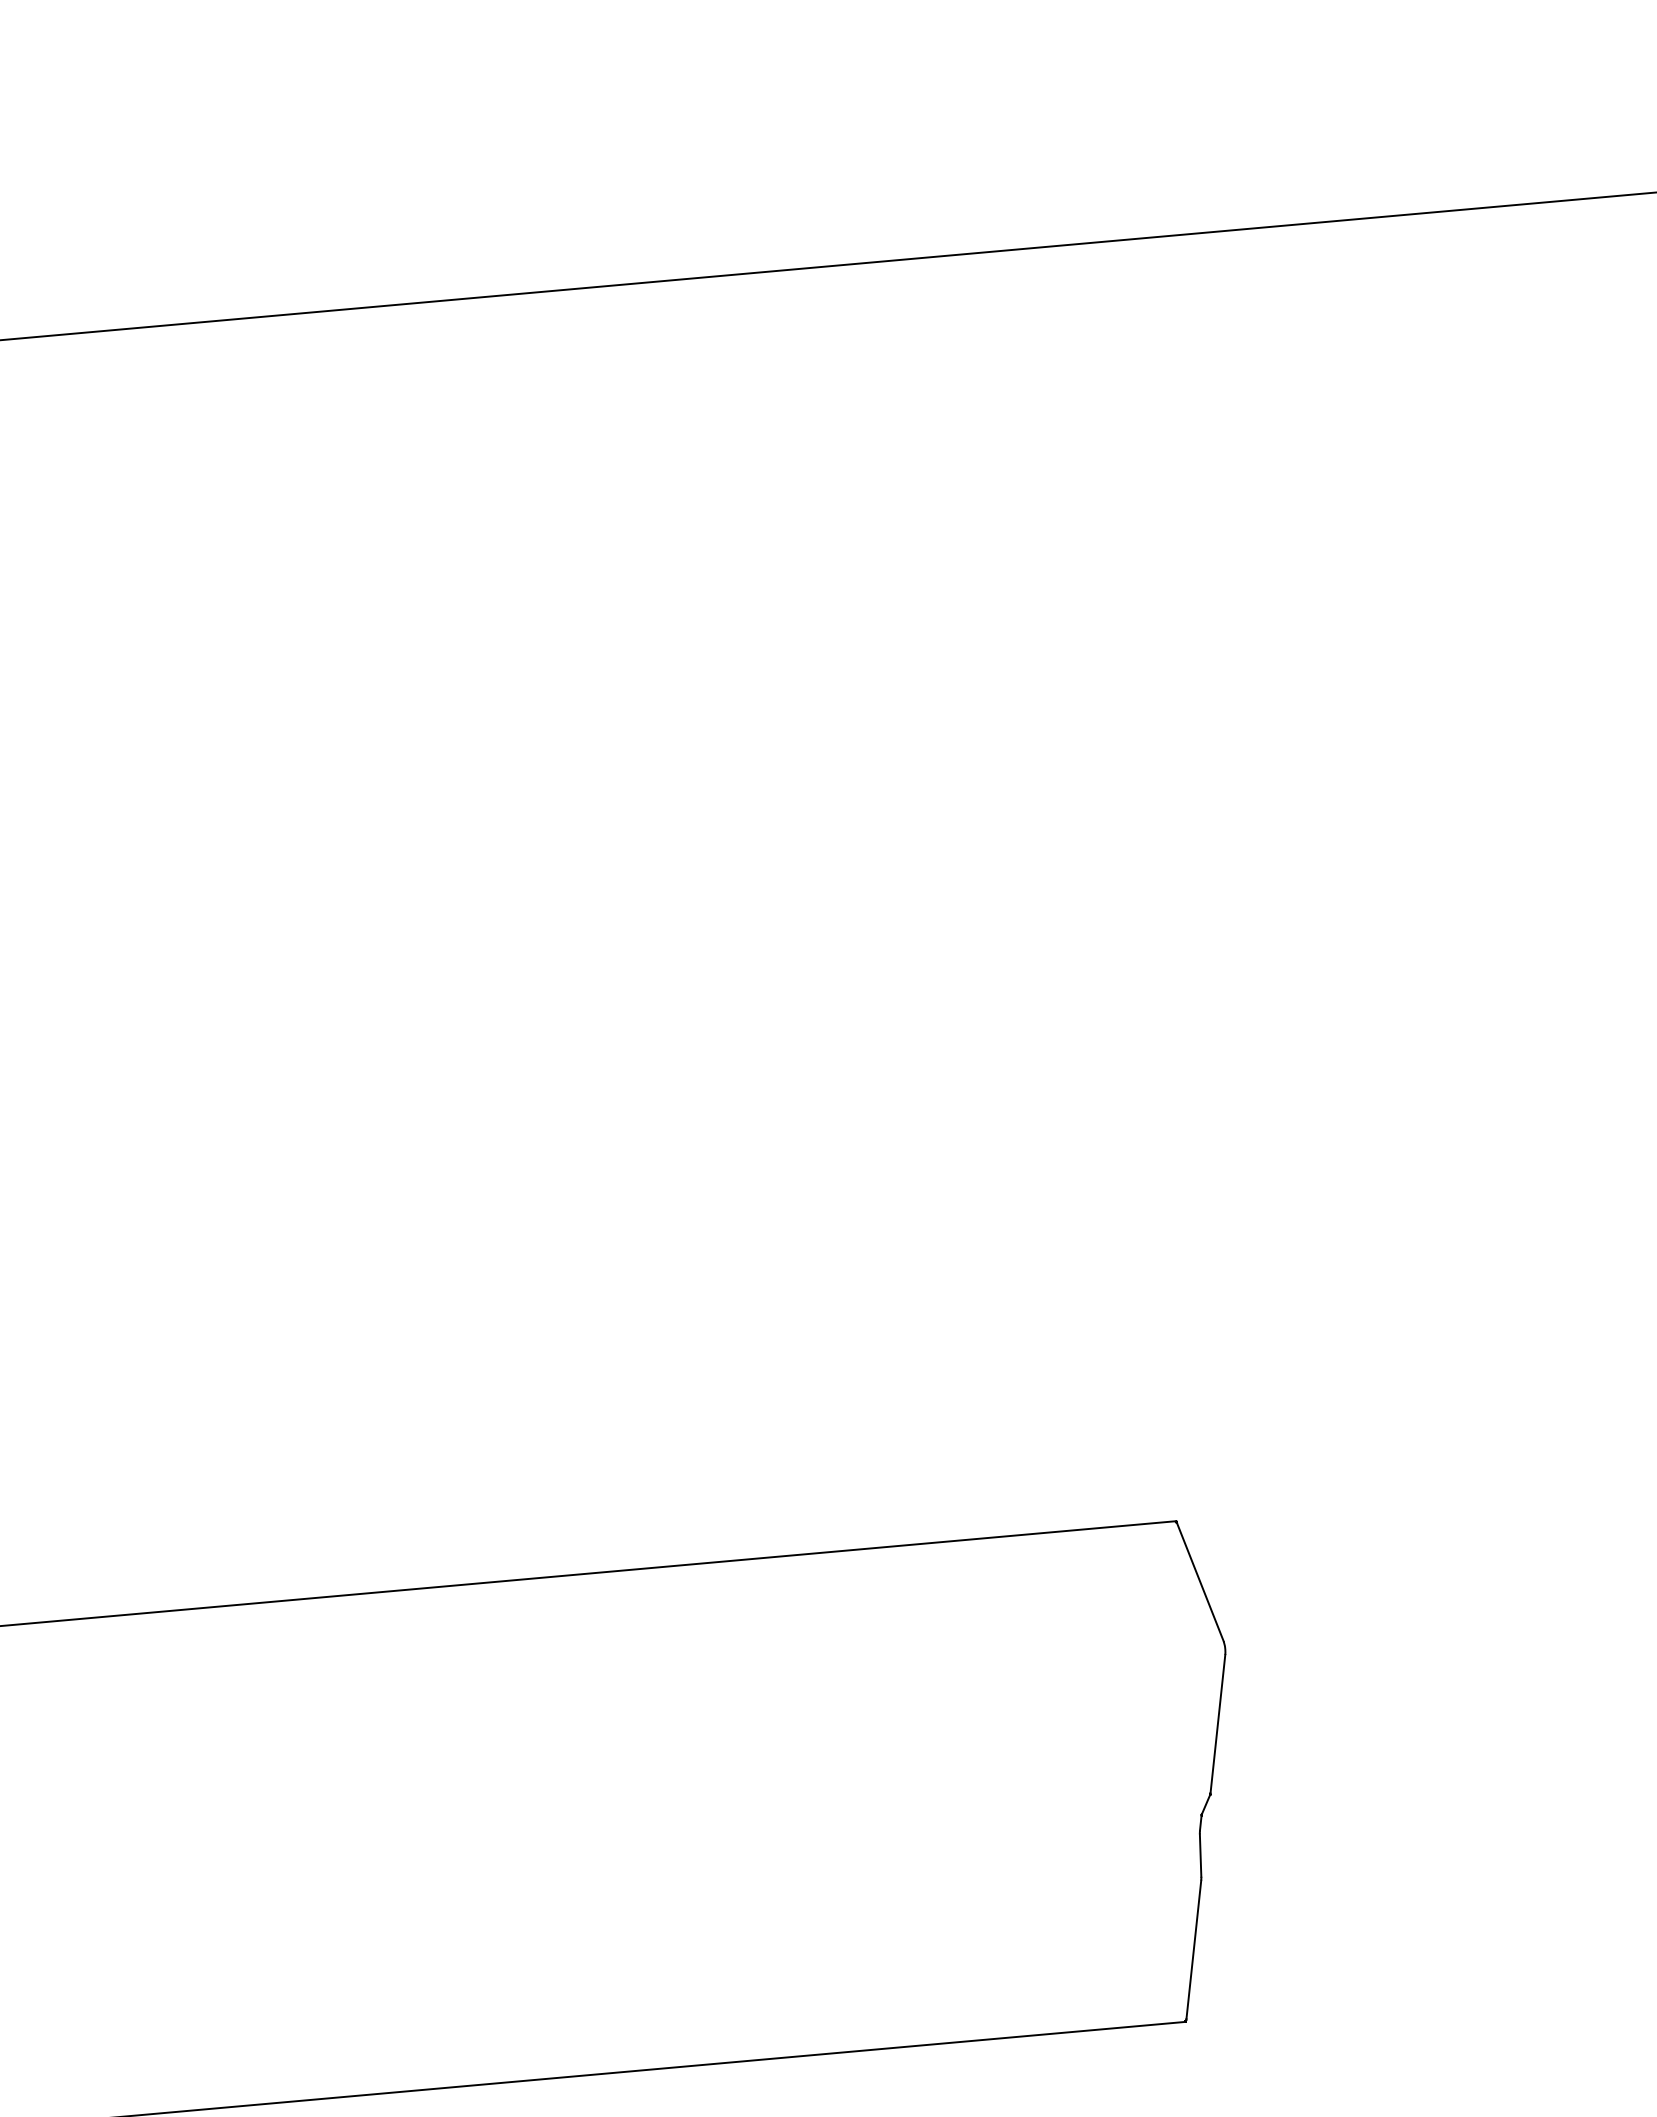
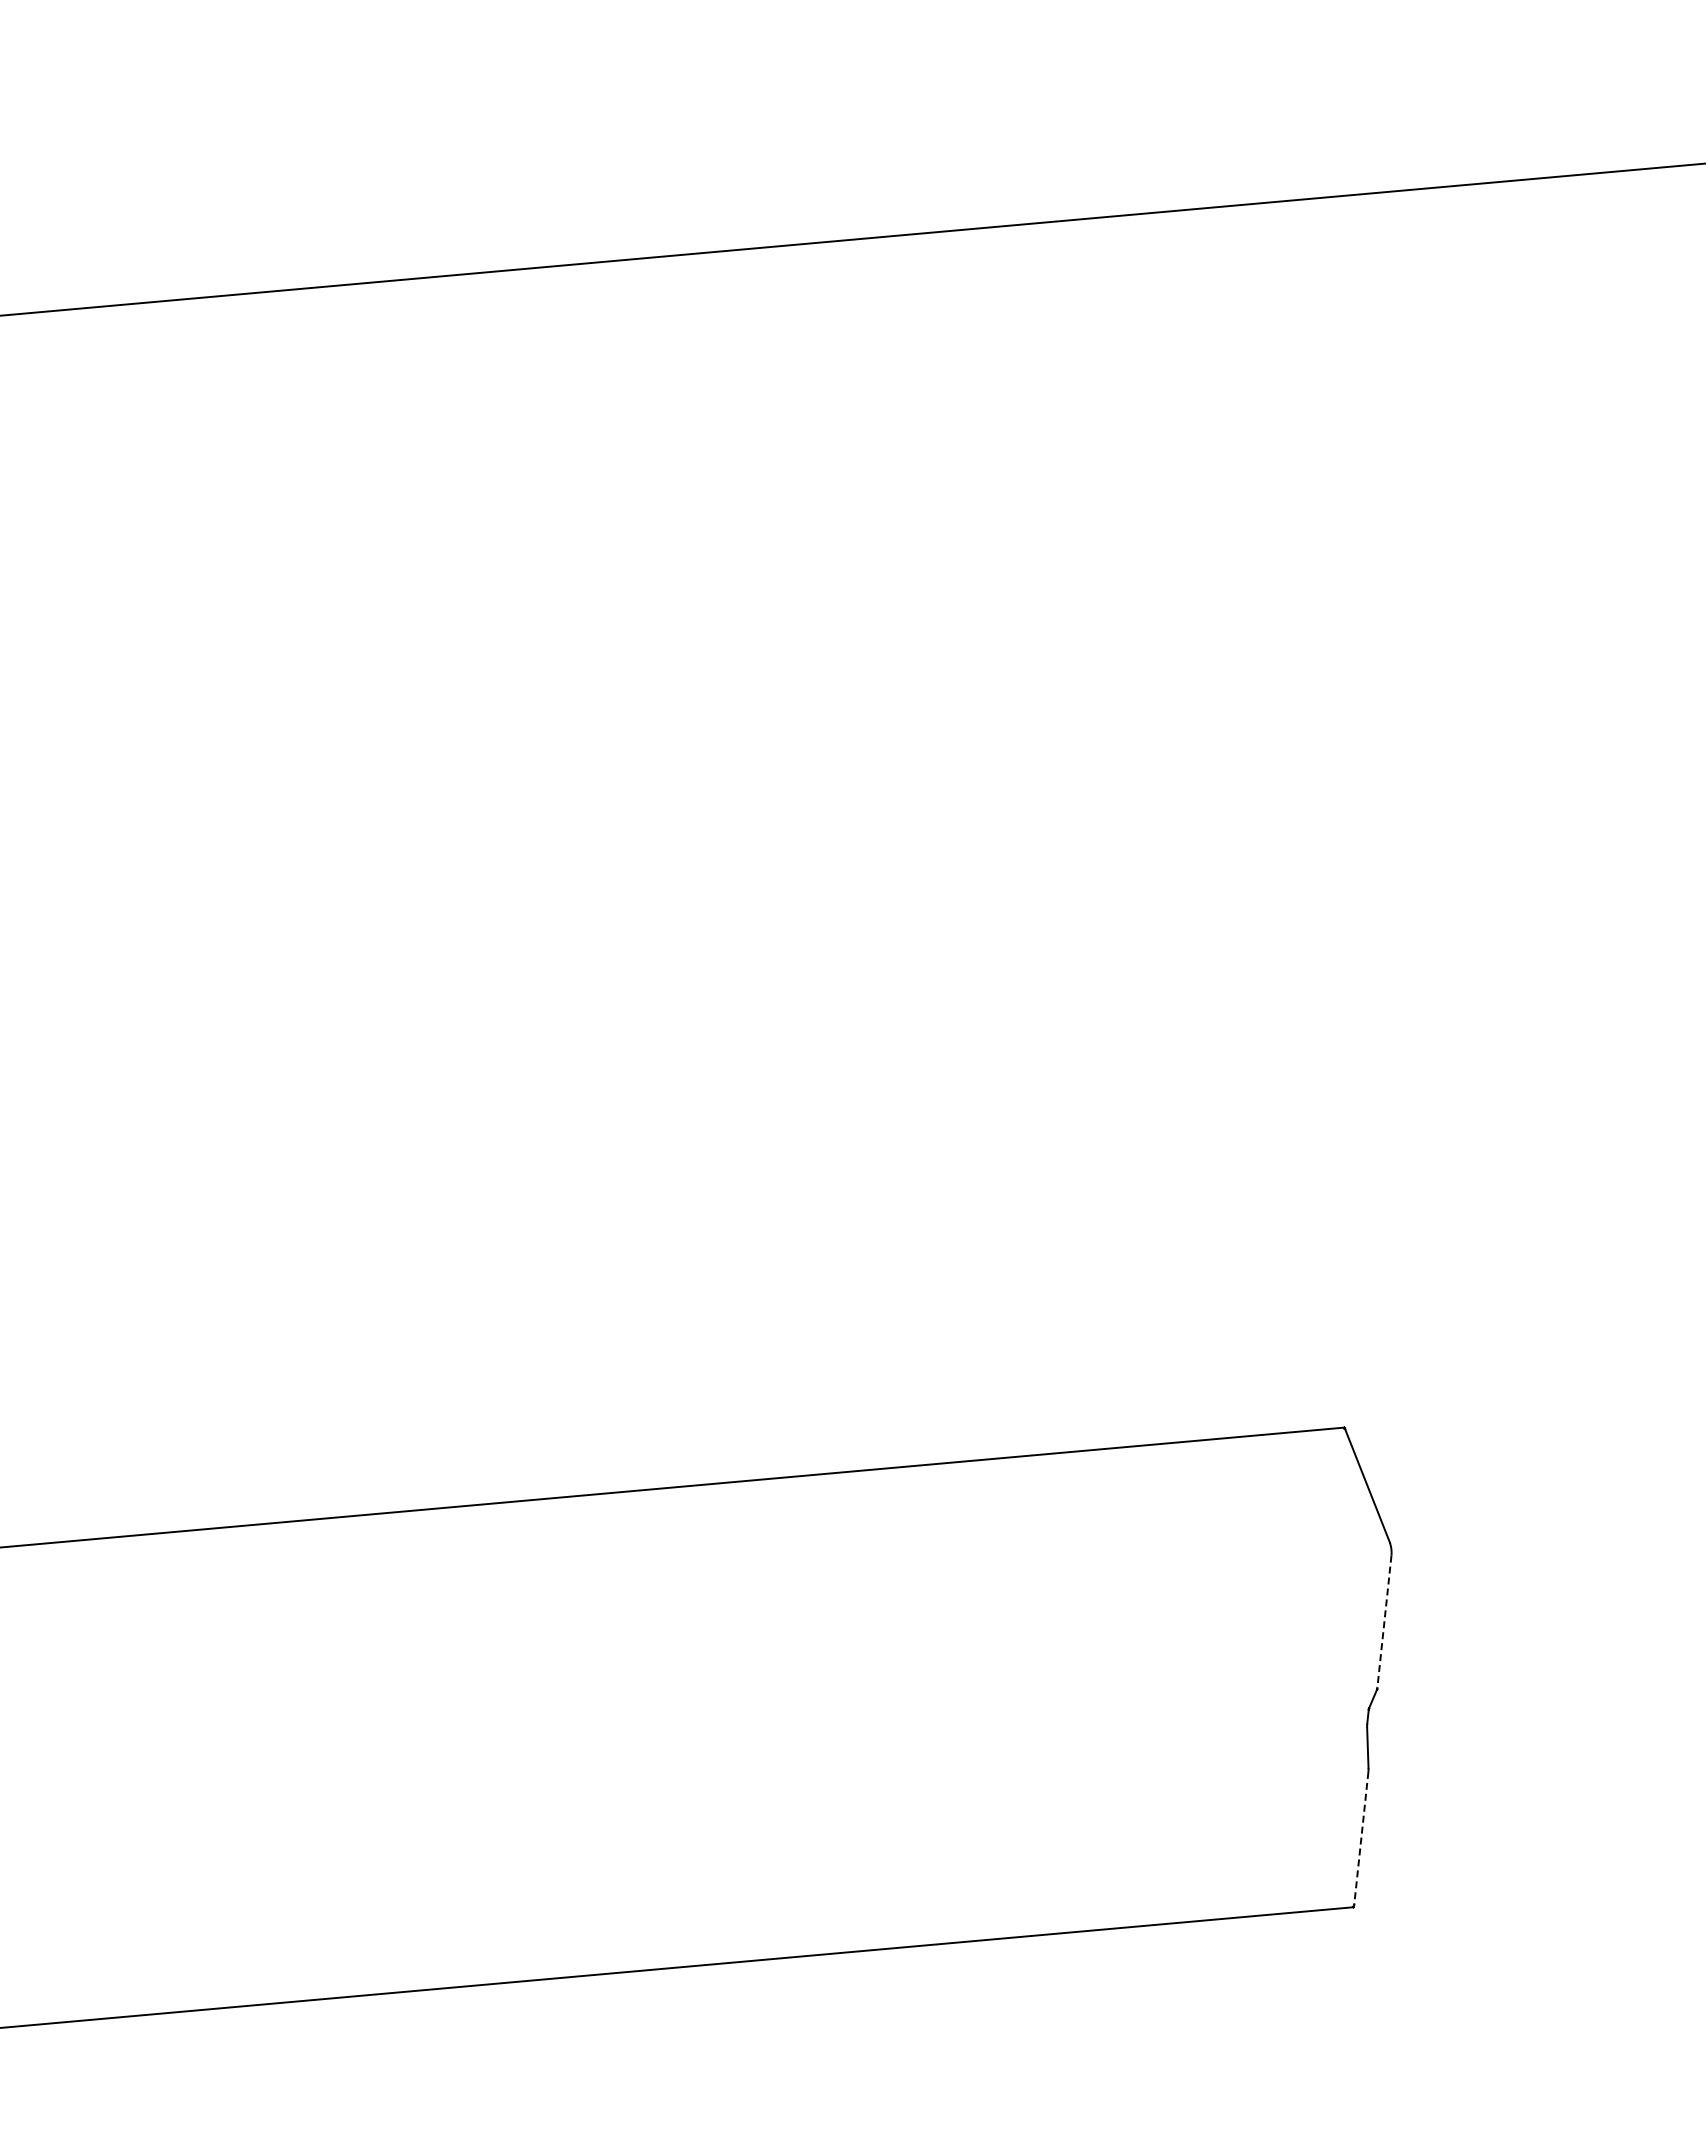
line: (1218, 1724) -> (1384, 1622), solid -> dashed
line: (1194, 1950) -> (1361, 1838), solid -> dashed

